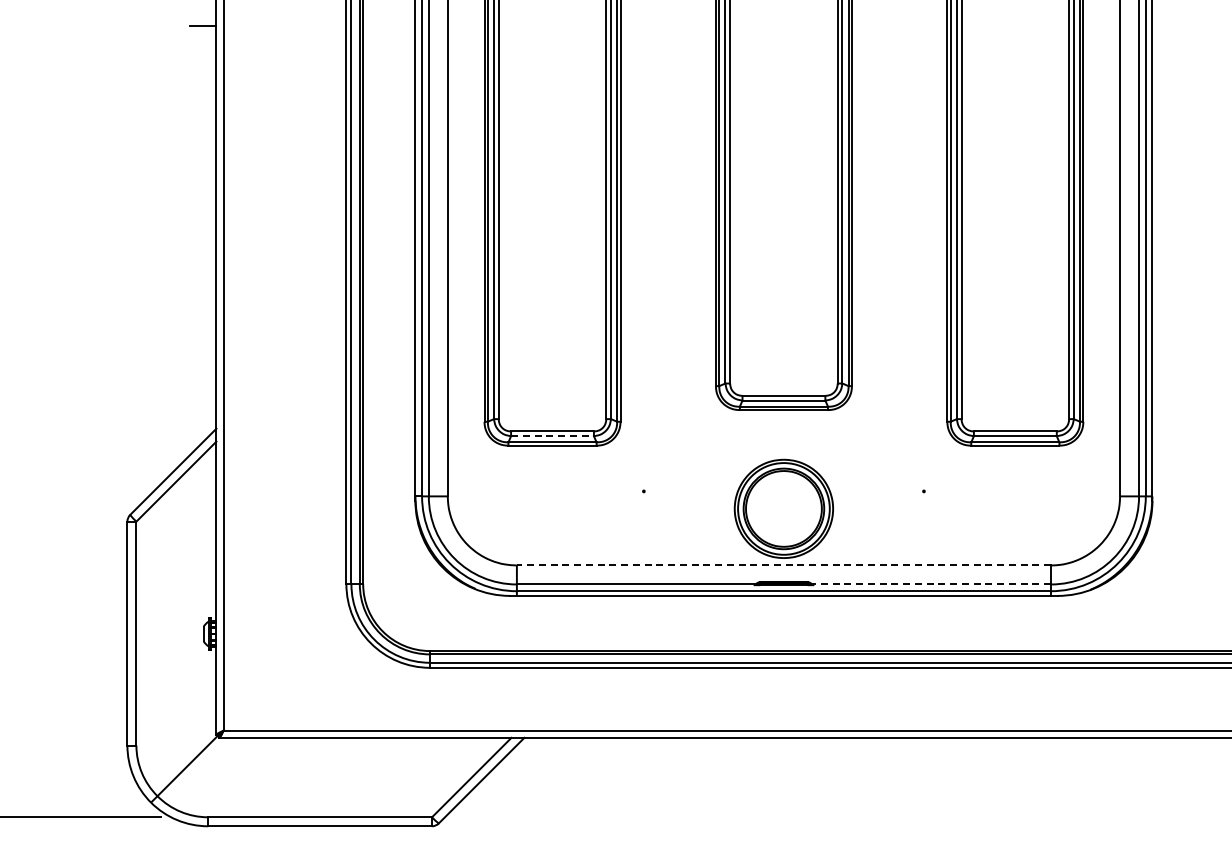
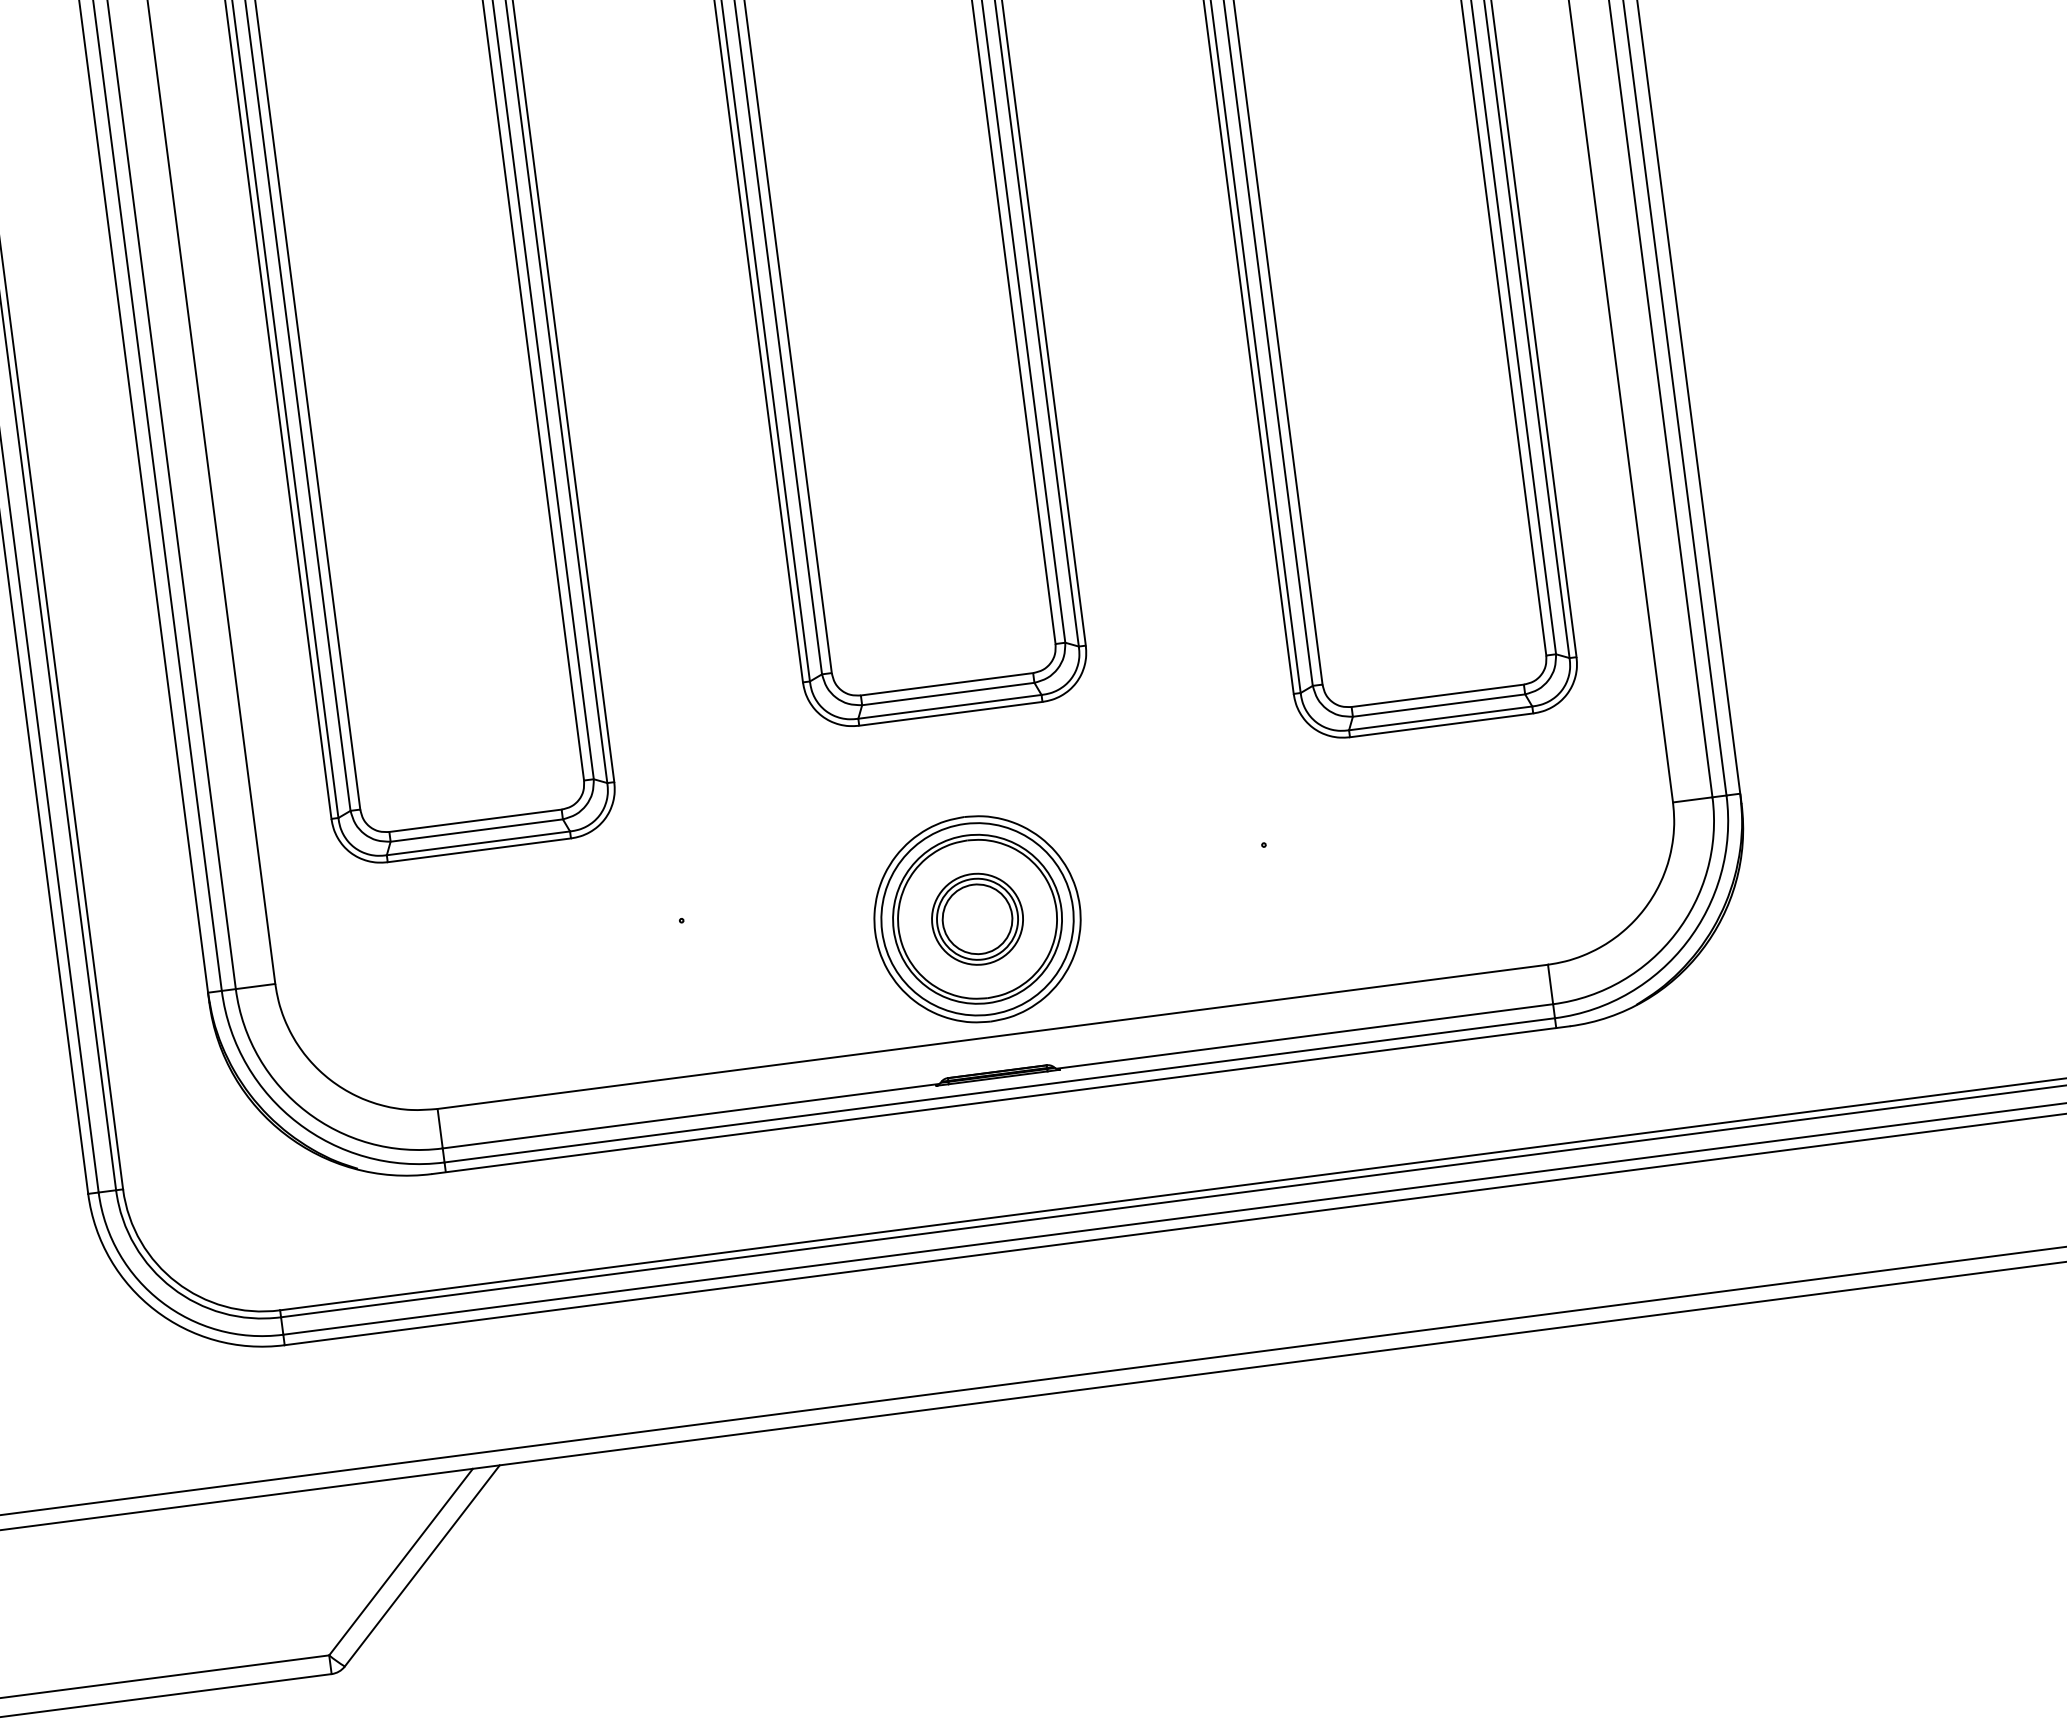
line: (553, 436) -> (478, 830), dashed -> solid
part: (783, 508) -> (976, 918), added
line: (783, 565) -> (991, 1037), dashed -> solid
line: (931, 584) -> (1304, 1036), dashed -> solid

